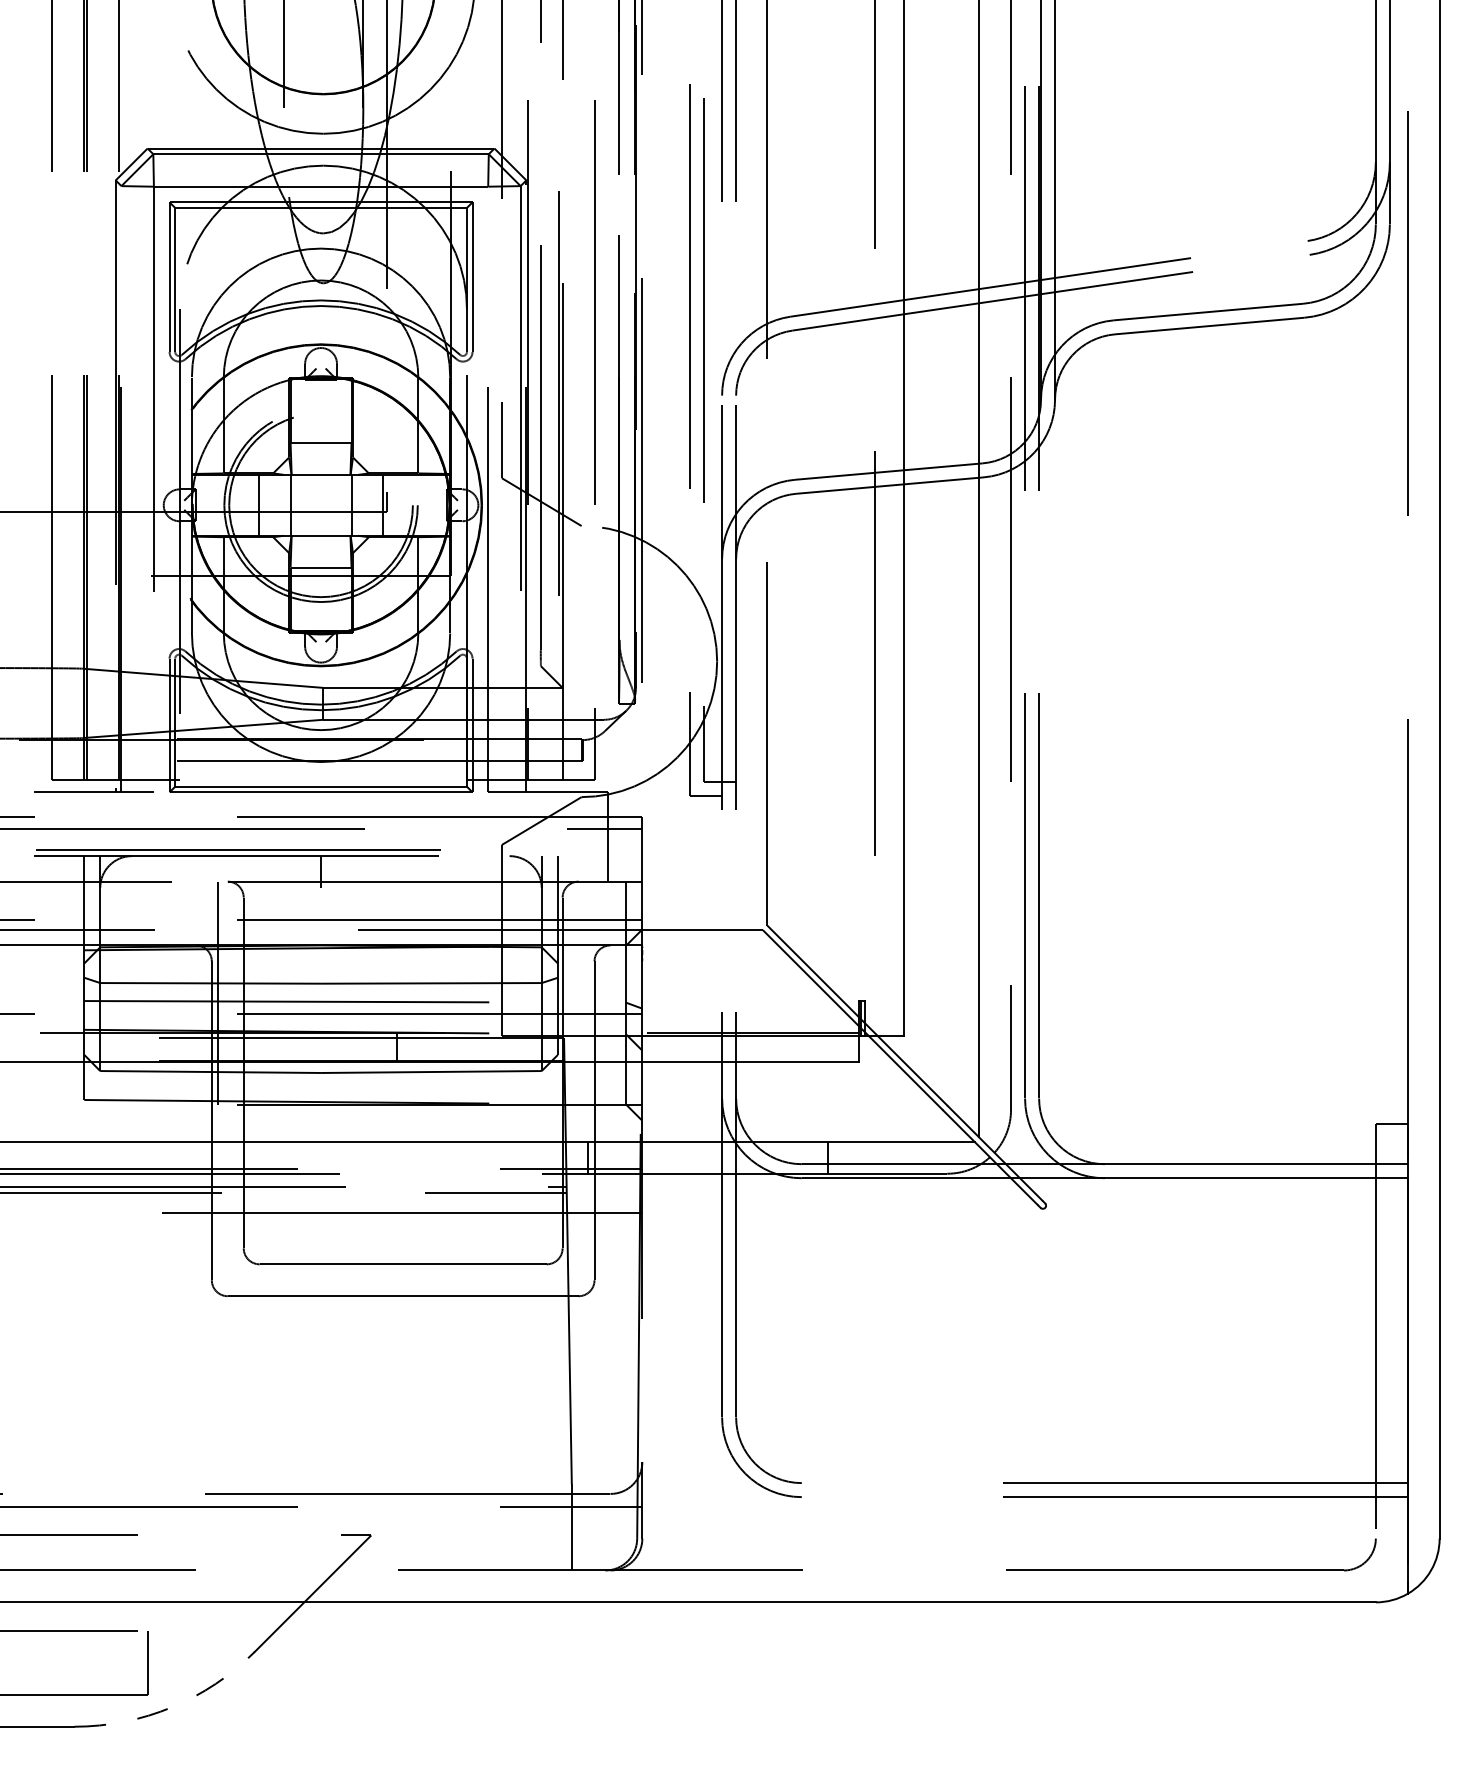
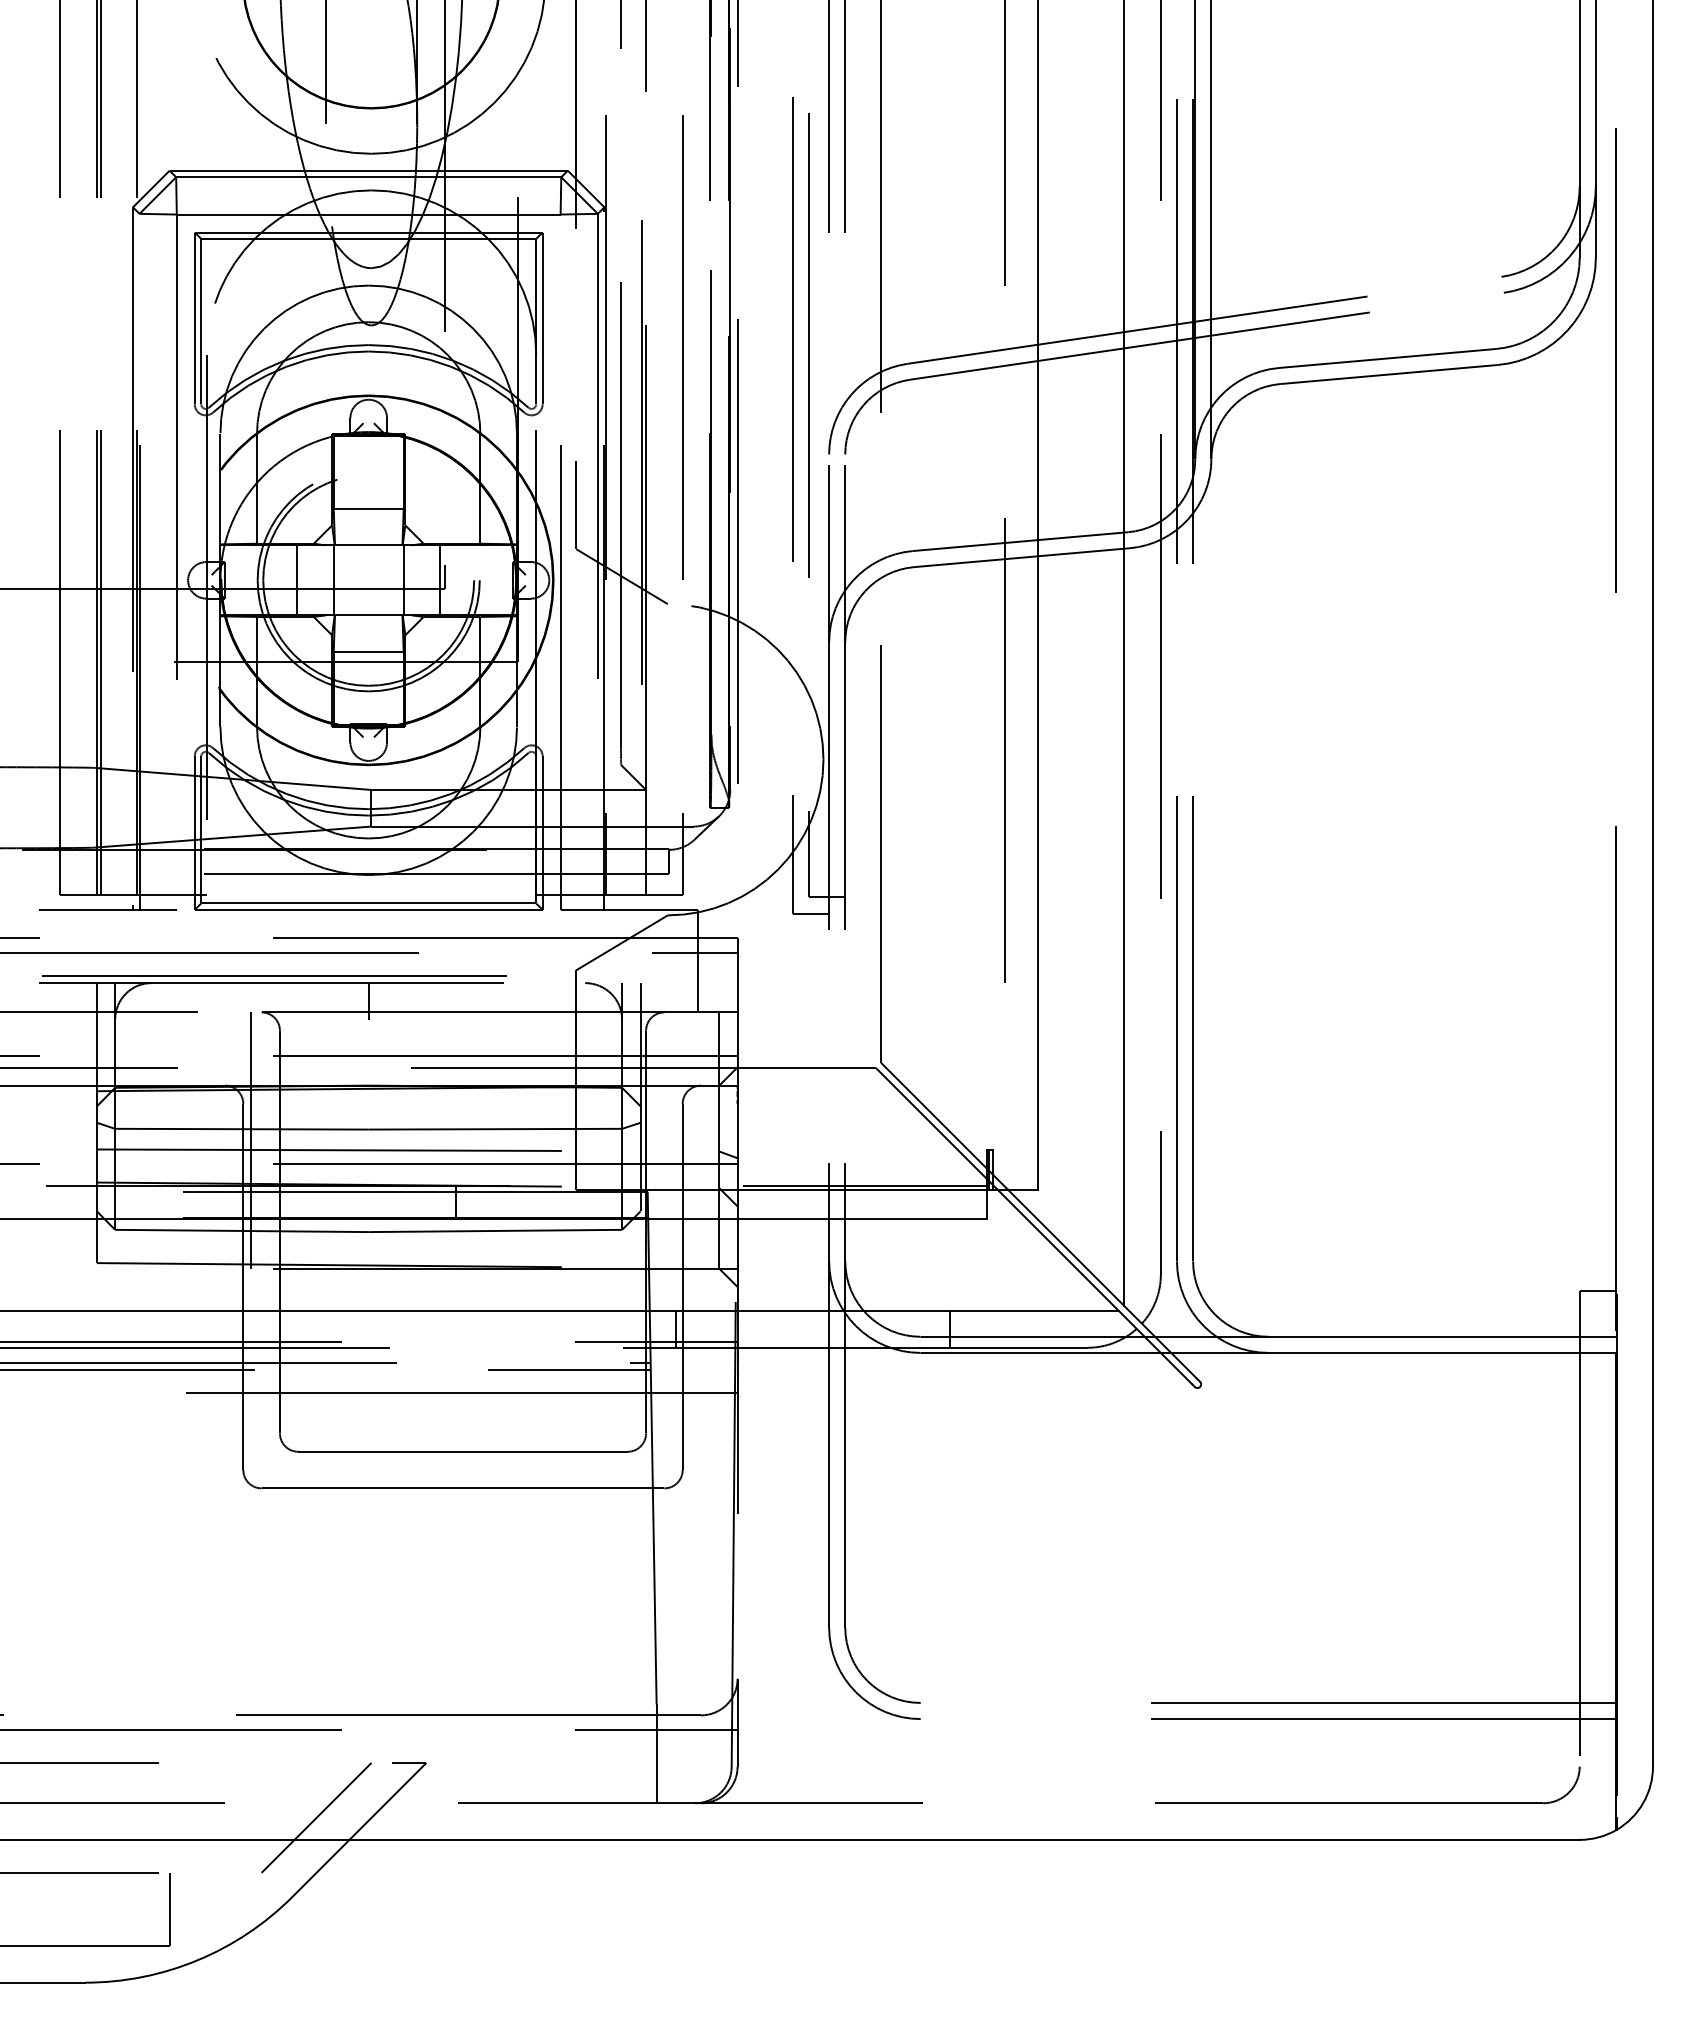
line: (275, 1582) -> (316, 1817), added
arc: (171, 1707) -> (197, 1960), dashed -> solid

